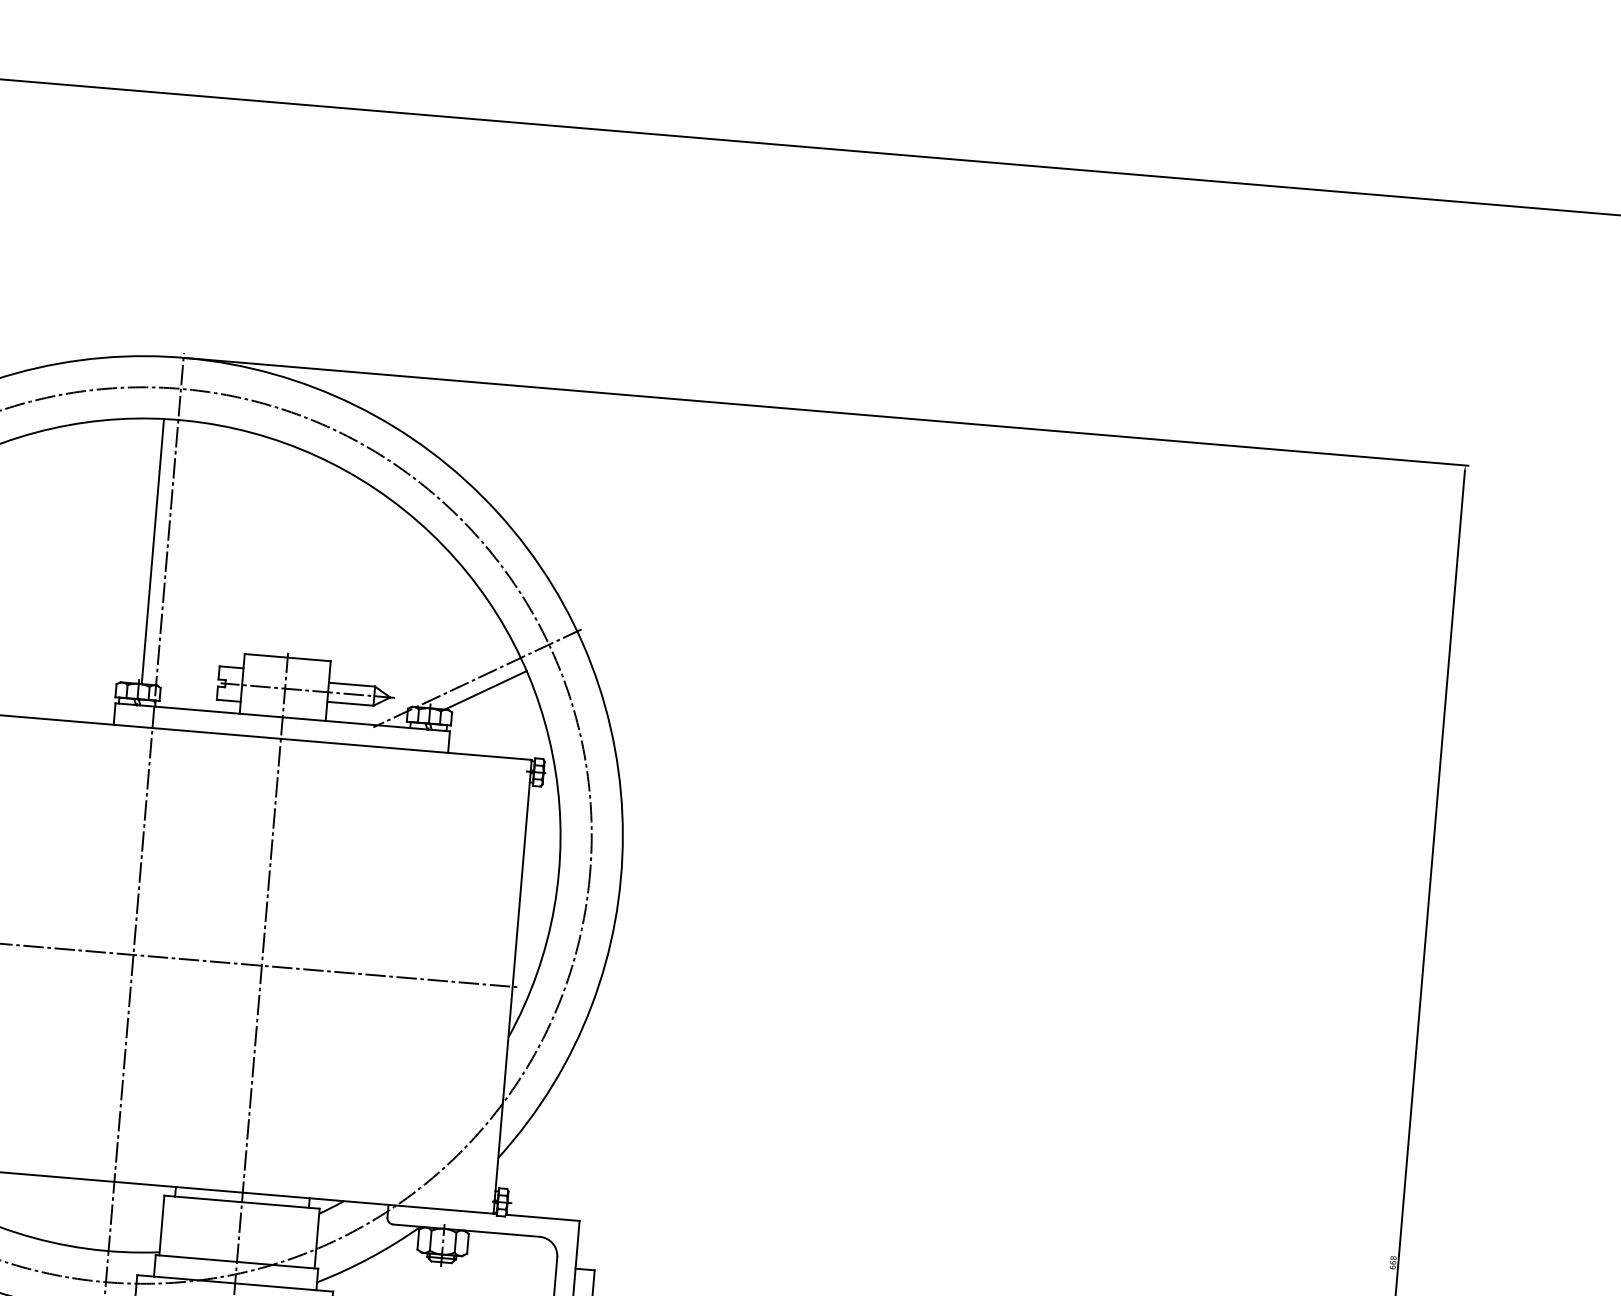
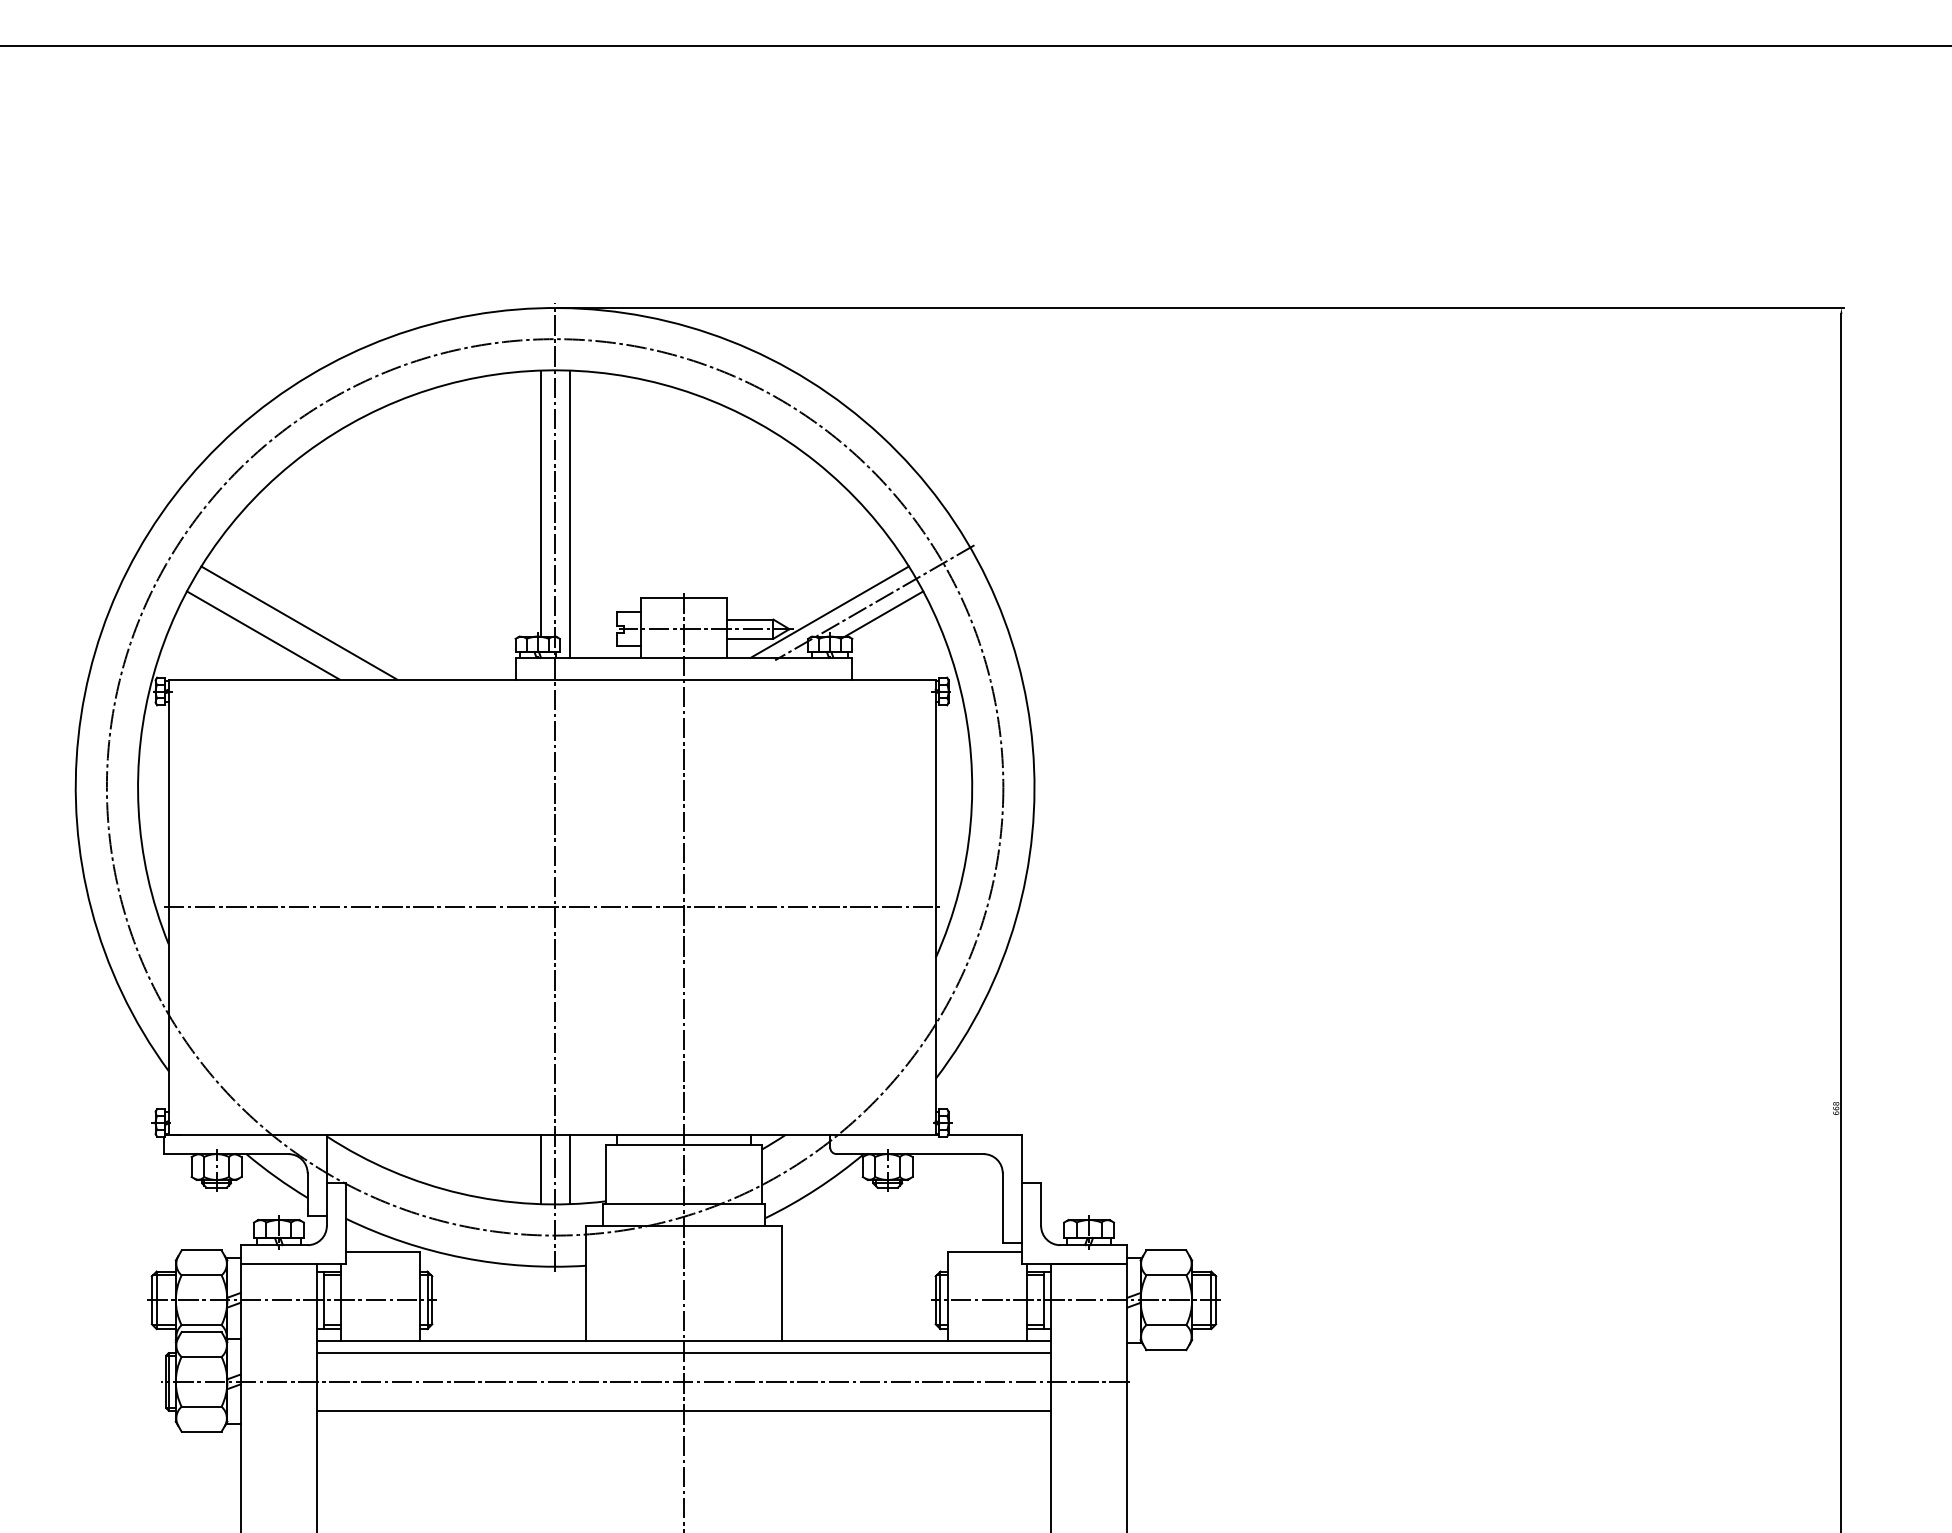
line: (180, 563) -> (569, 513), added
line: (431, 683) -> (829, 611), added
line: (96, 1215) -> (540, 1169), added
line: (125, 1217) -> (569, 1169), added

